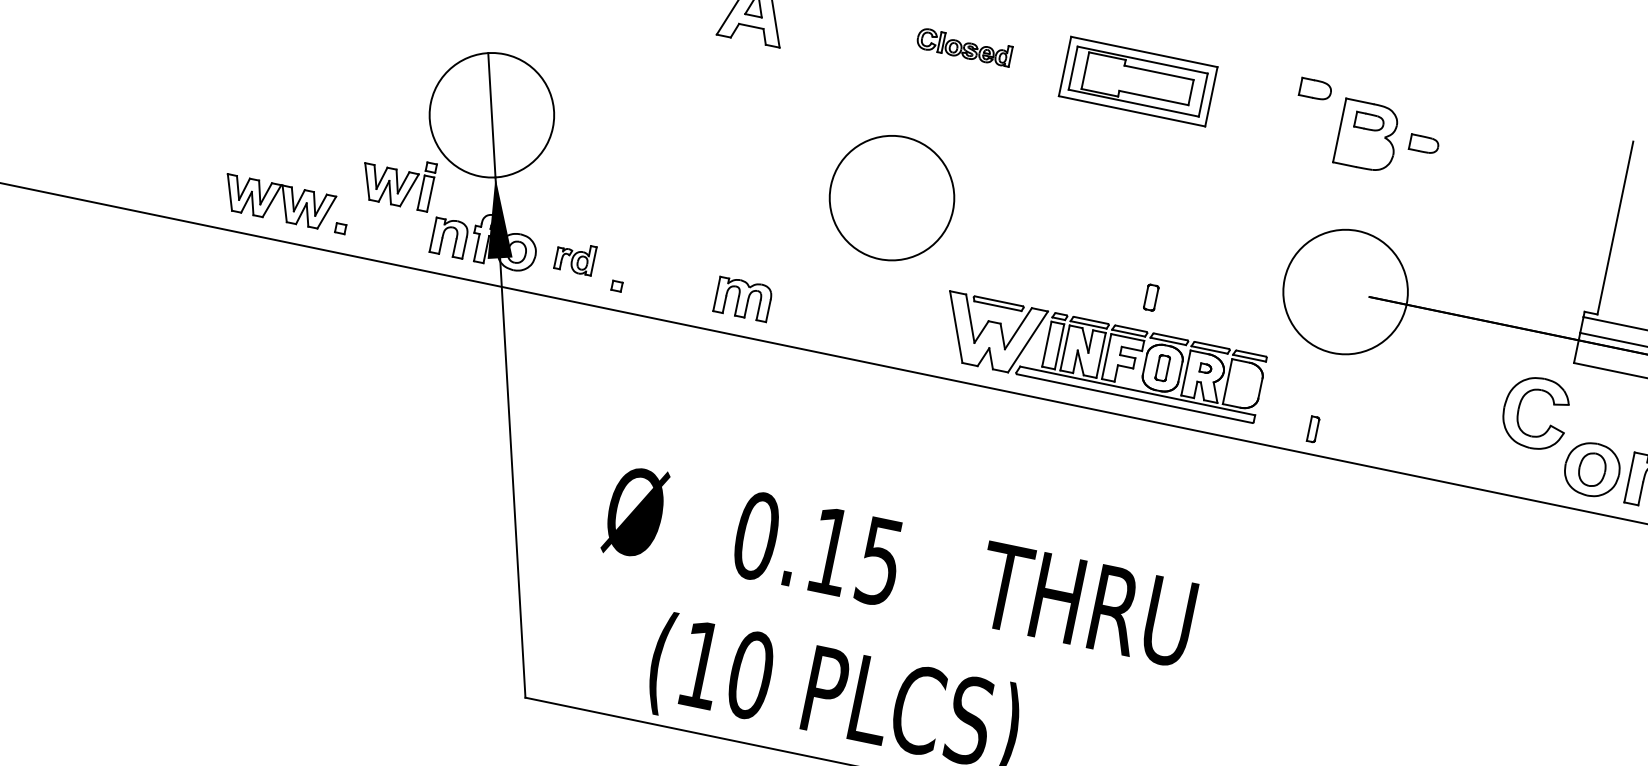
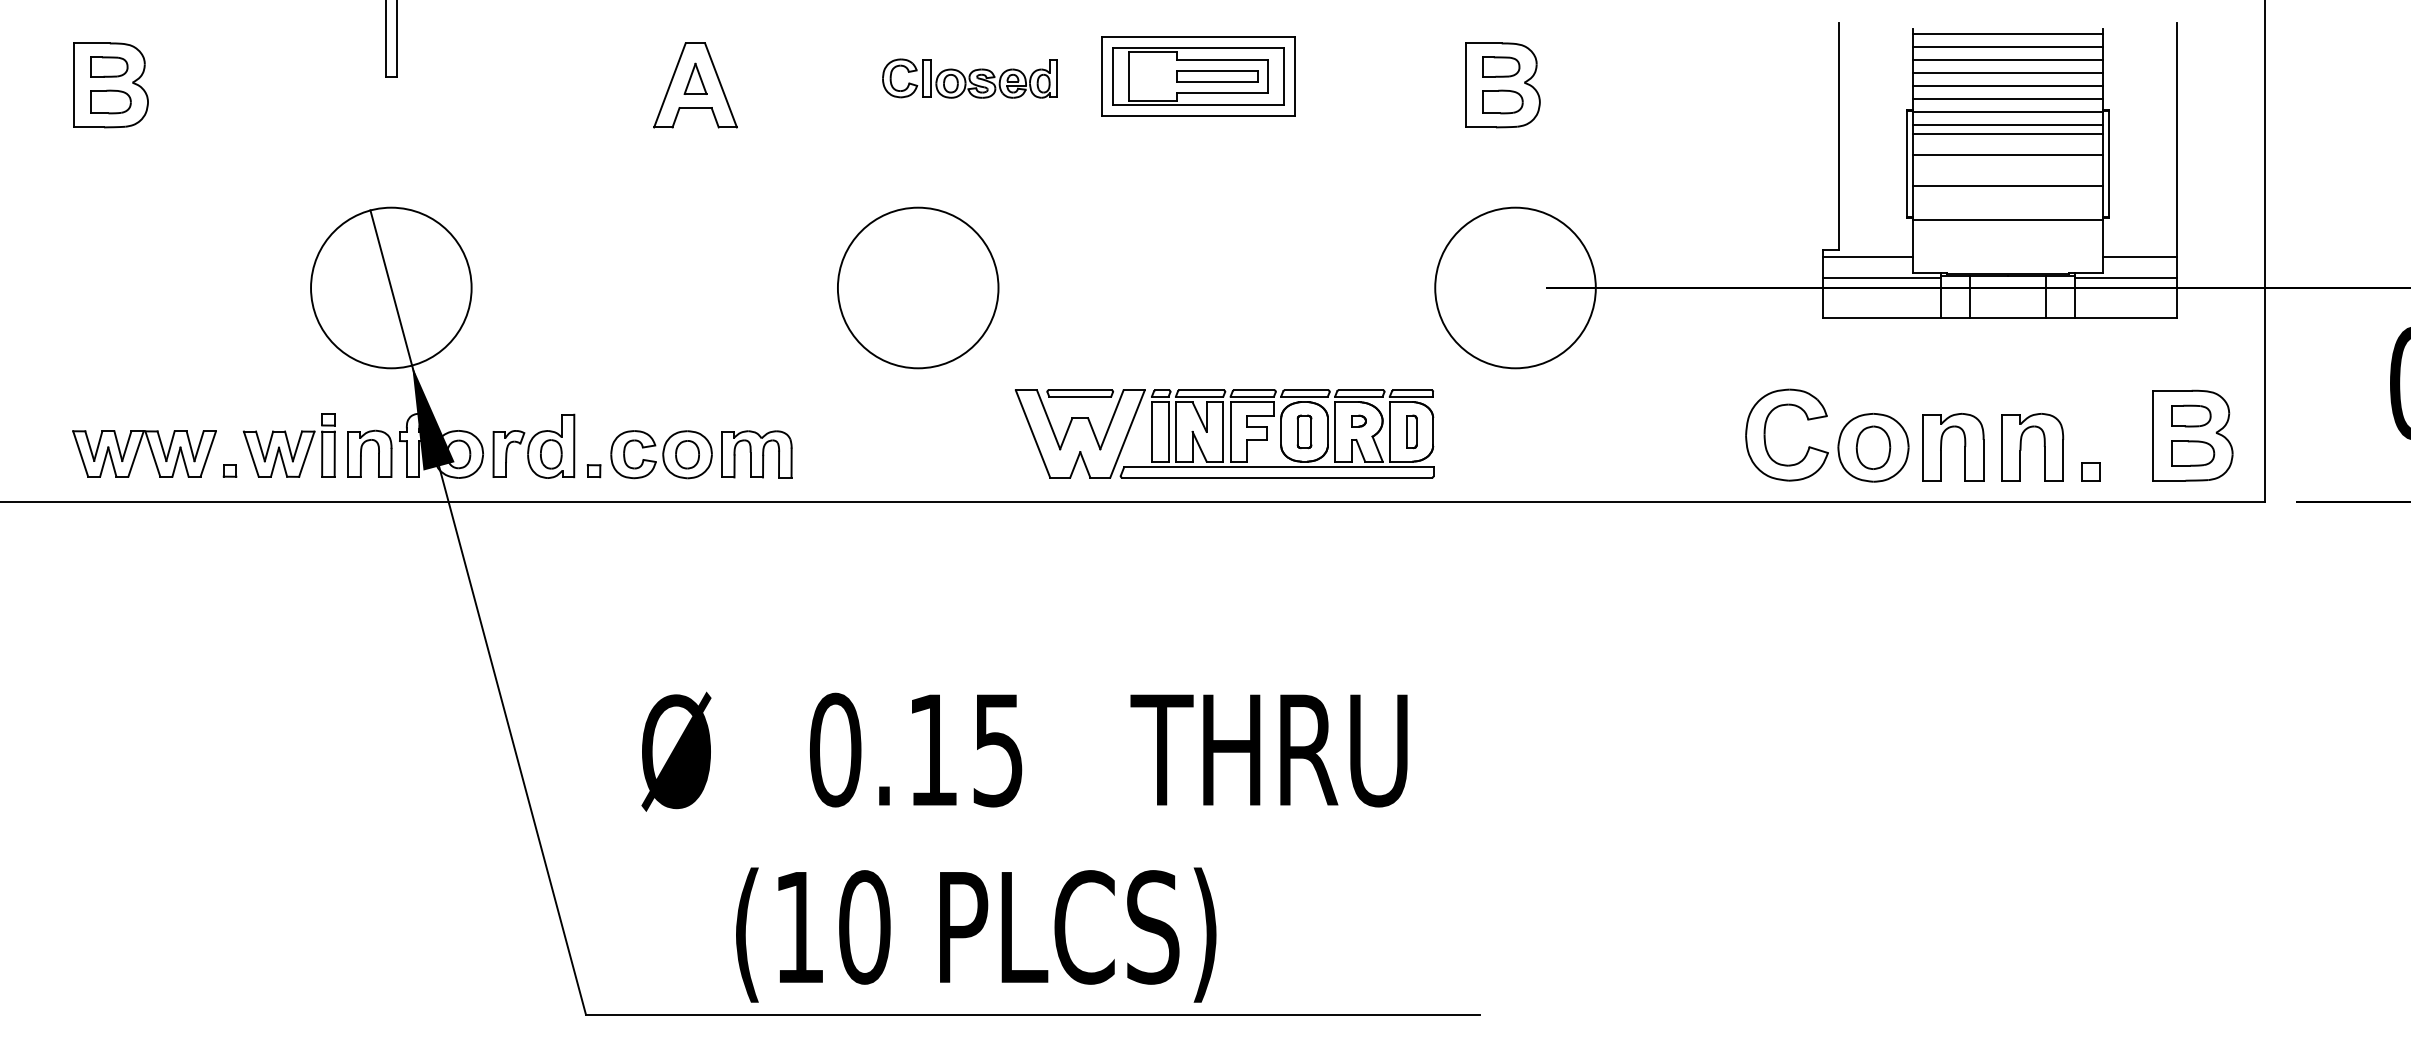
part: (963, 47) -> (969, 78), size x1.43
part: (1152, 84) -> (1217, 76), added
part: (1315, 89) -> (1502, 101), moved
part: (1424, 144) -> (1576, 80), removed
part: (396, 180) -> (288, 445), moved
part: (575, 257) -> (533, 445), size x1.67
part: (670, 284) -> (661, 454), added
part: (1151, 297) -> (1271, 345), removed
part: (1519, 409) -> (1765, 434), moved
part: (1313, 429) -> (1411, 431), moved

